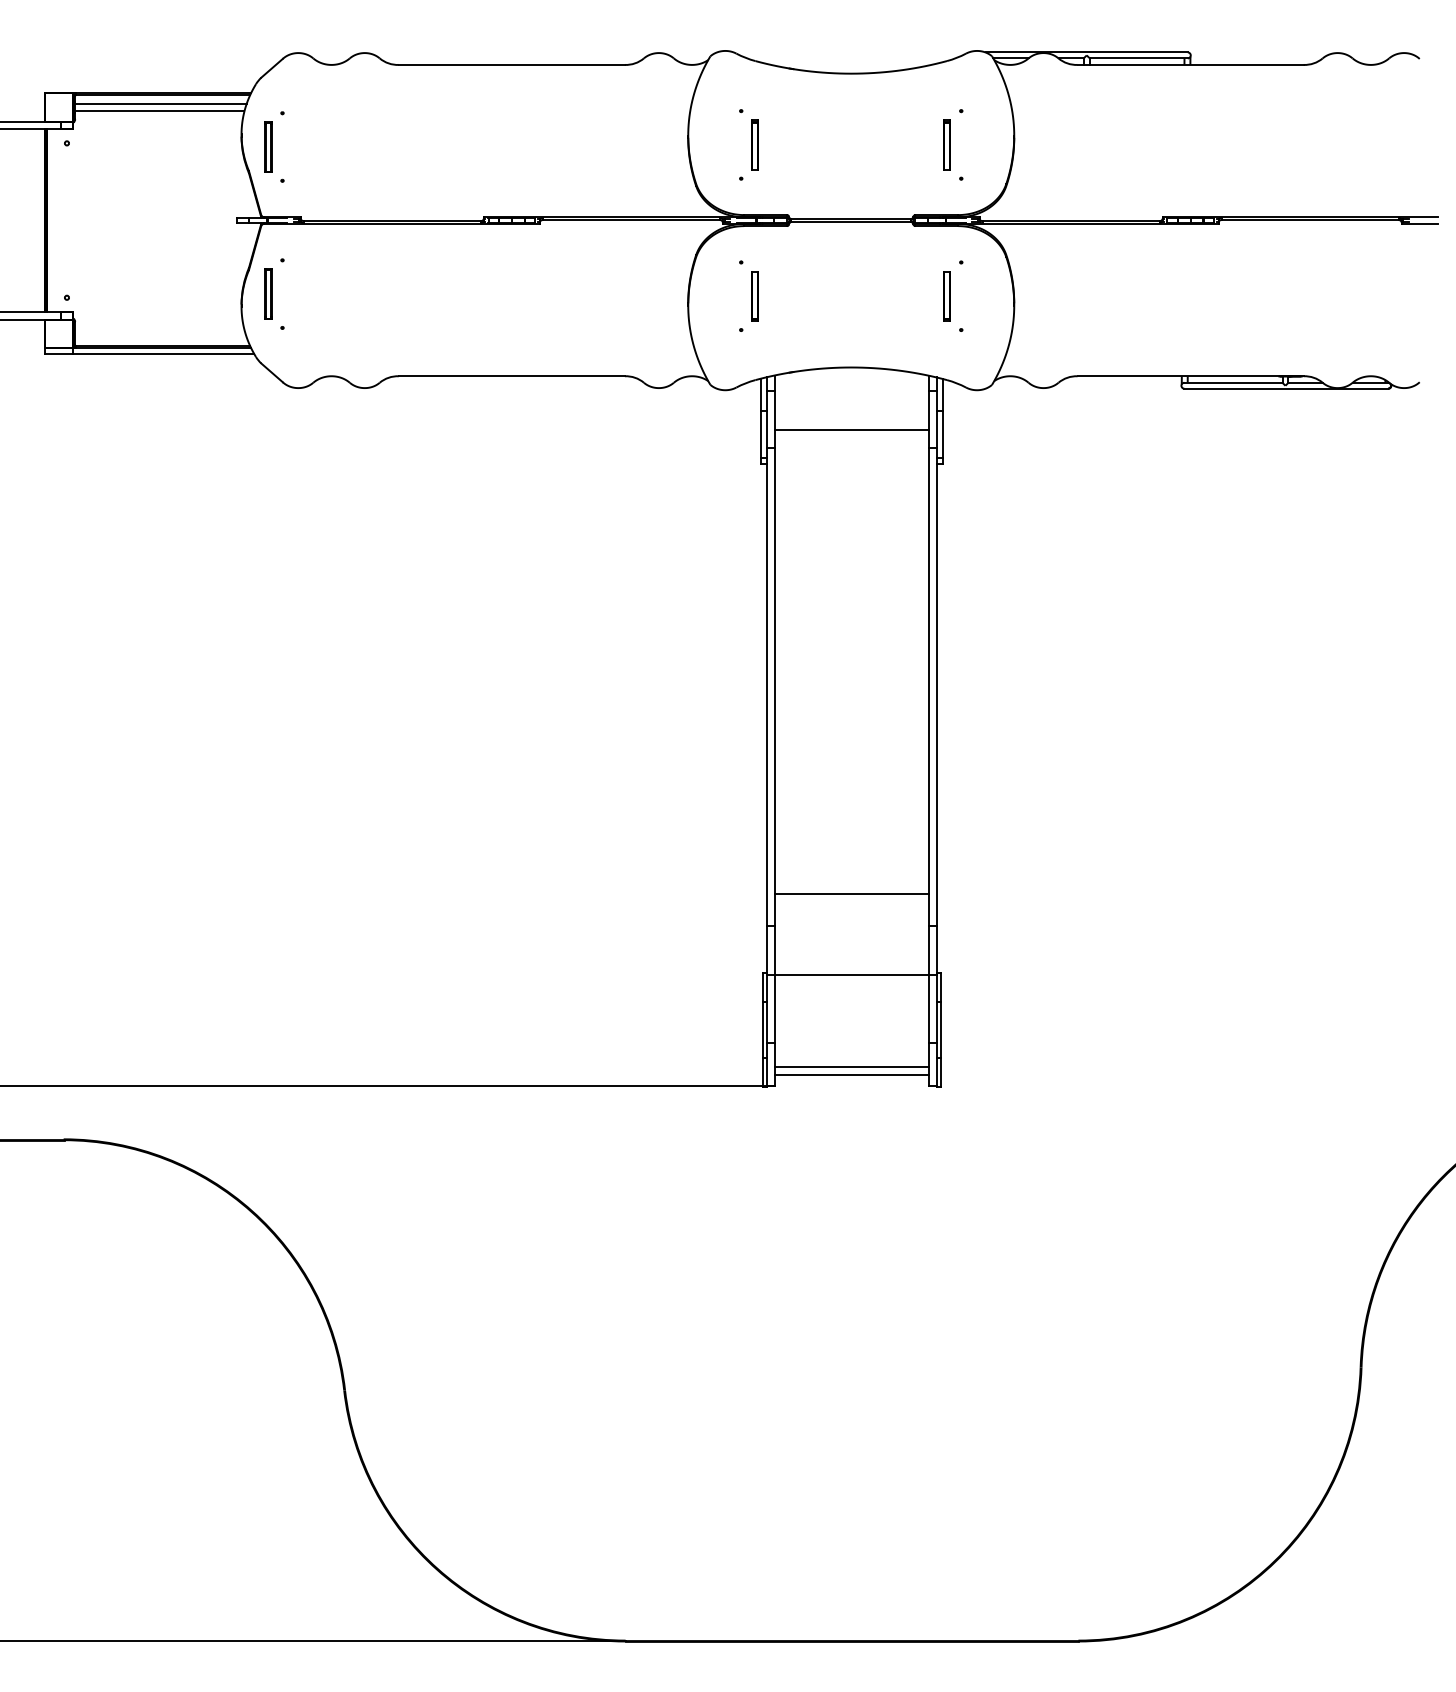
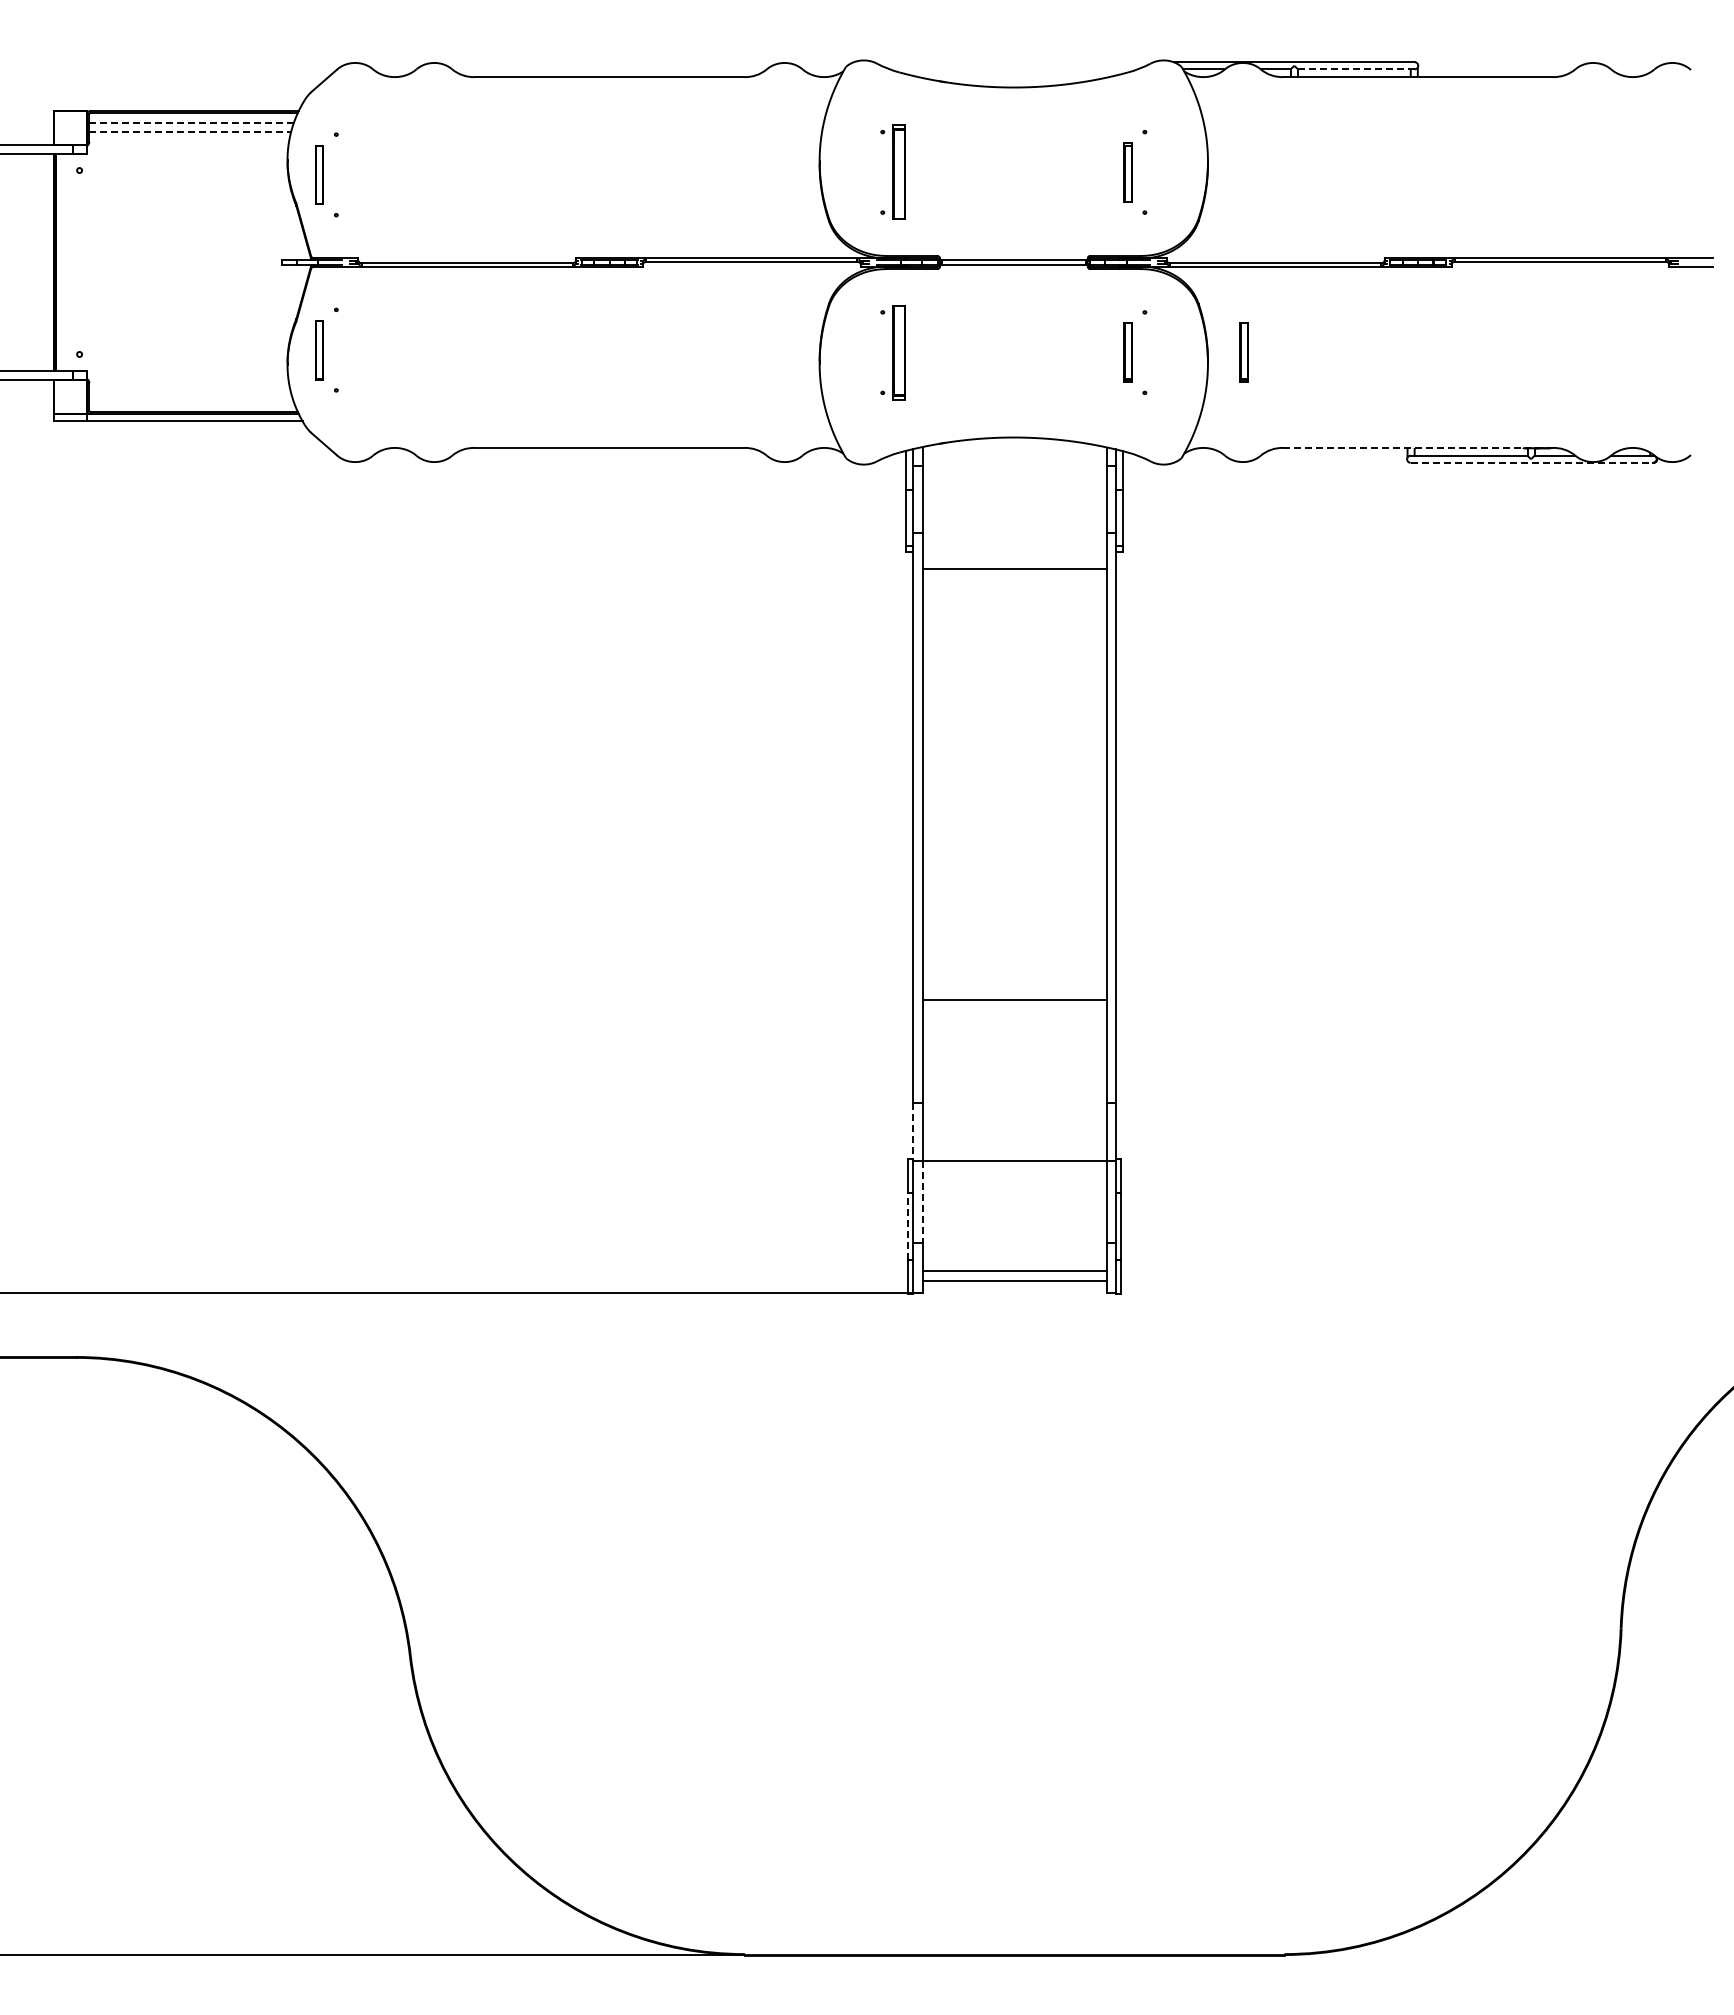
line: (1138, 58) -> (1356, 69), solid -> dashed
line: (160, 103) -> (191, 123), solid -> dashed
line: (160, 111) -> (190, 132), solid -> dashed
part: (755, 145) -> (899, 172), size x1.6
part: (755, 296) -> (899, 352), size x1.6
part: (1044, 296) -> (1243, 352), added
line: (1190, 375) -> (1418, 447), solid -> dashed
line: (1286, 388) -> (1532, 462), solid -> dashed
line: (851, 430) -> (1014, 569), moved
line: (851, 893) -> (1014, 999), moved
line: (767, 950) -> (913, 1132), solid -> dashed
line: (774, 1008) -> (922, 1201), solid -> dashed
line: (762, 1029) -> (908, 1226), solid -> dashed

